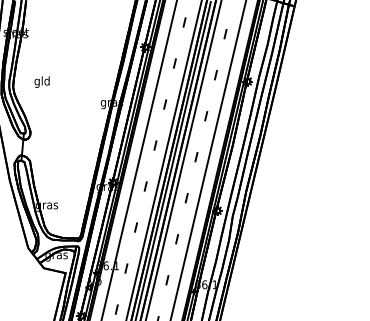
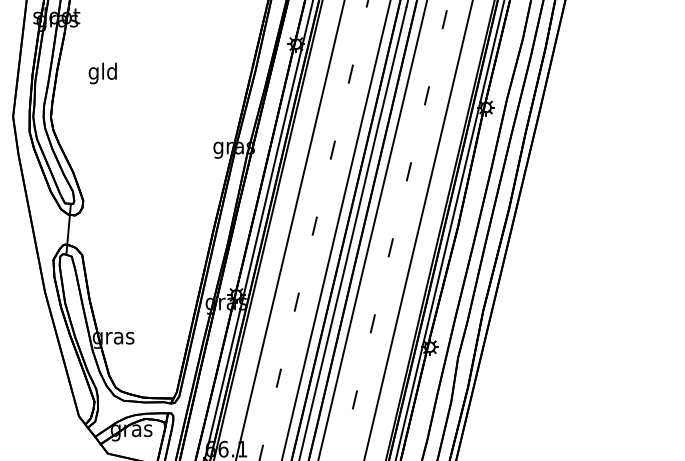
text: (41, 81) -> (101, 72), moved

